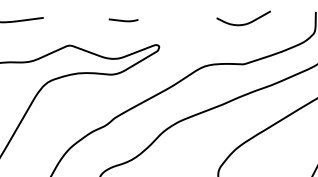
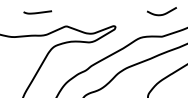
line: (122, 20) -> (95, 12), removed

